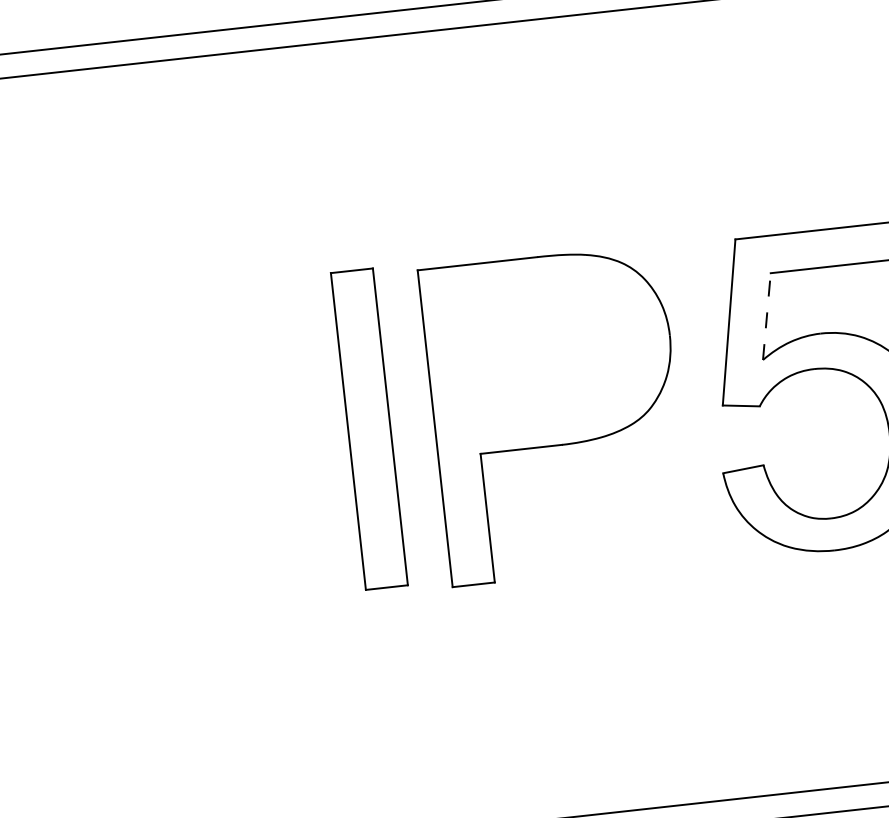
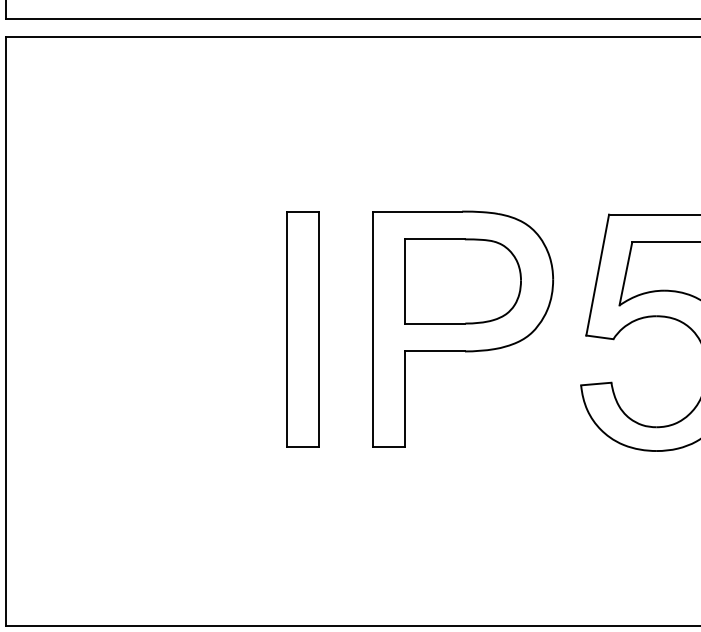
line: (766, 316) -> (625, 273), dashed -> solid
part: (548, 351) -> (462, 281), added
part: (368, 429) -> (302, 329), moved

